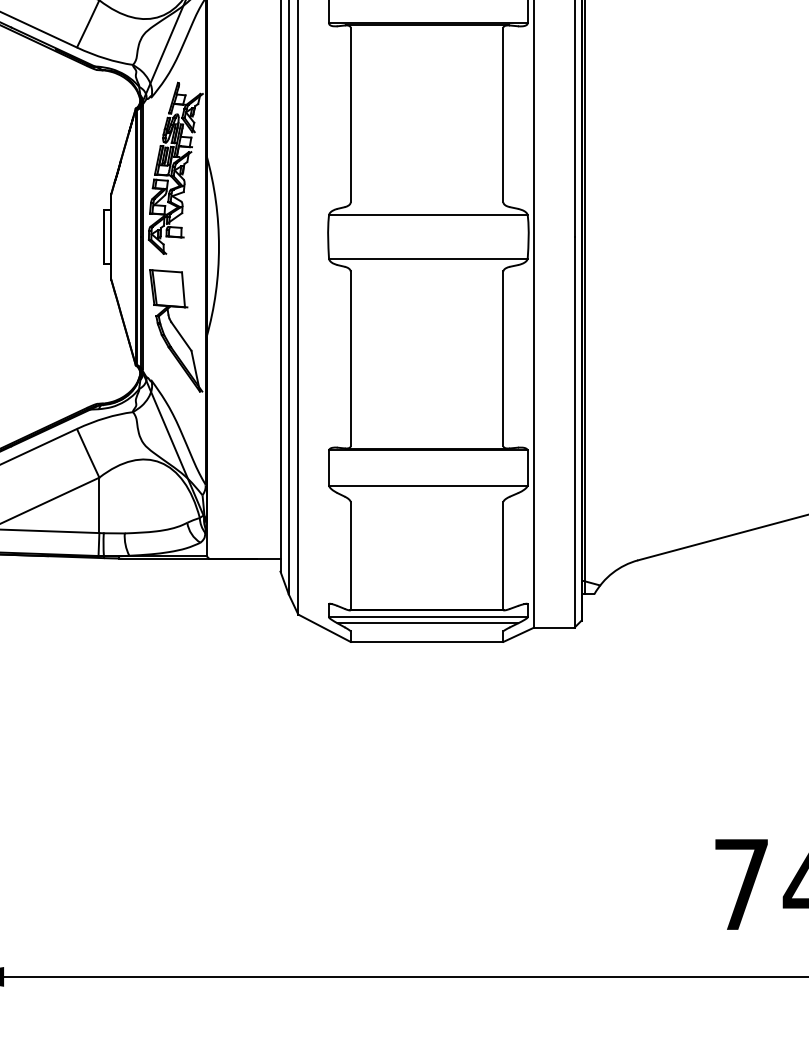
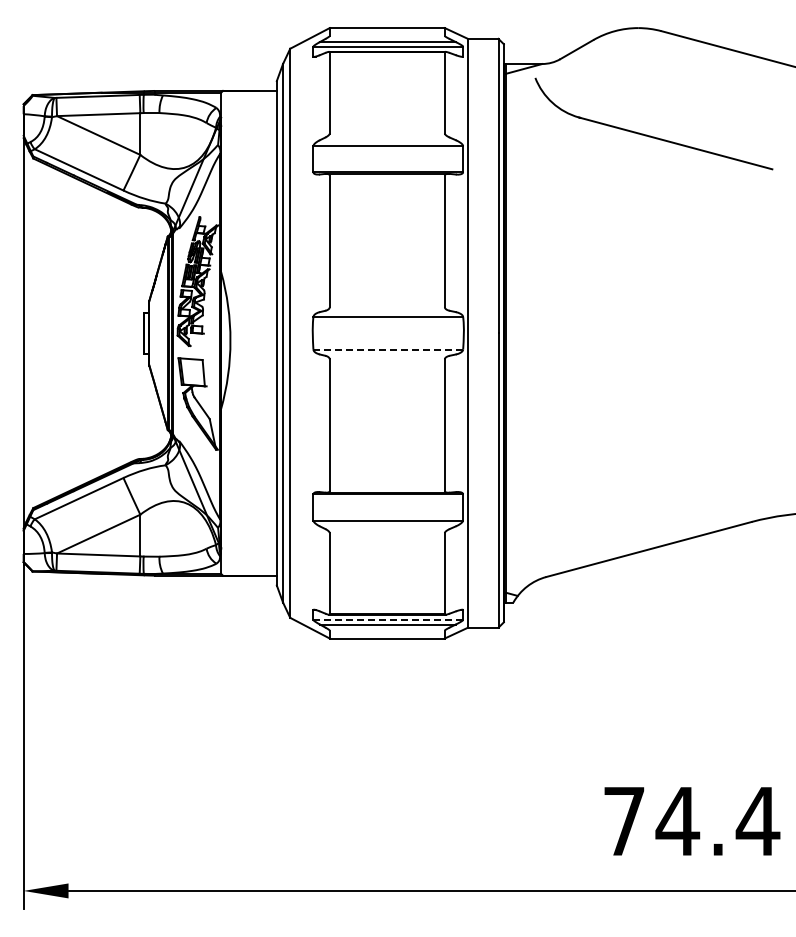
line: (428, 258) -> (388, 349), solid -> dashed
line: (428, 618) -> (388, 620), solid -> dashed

